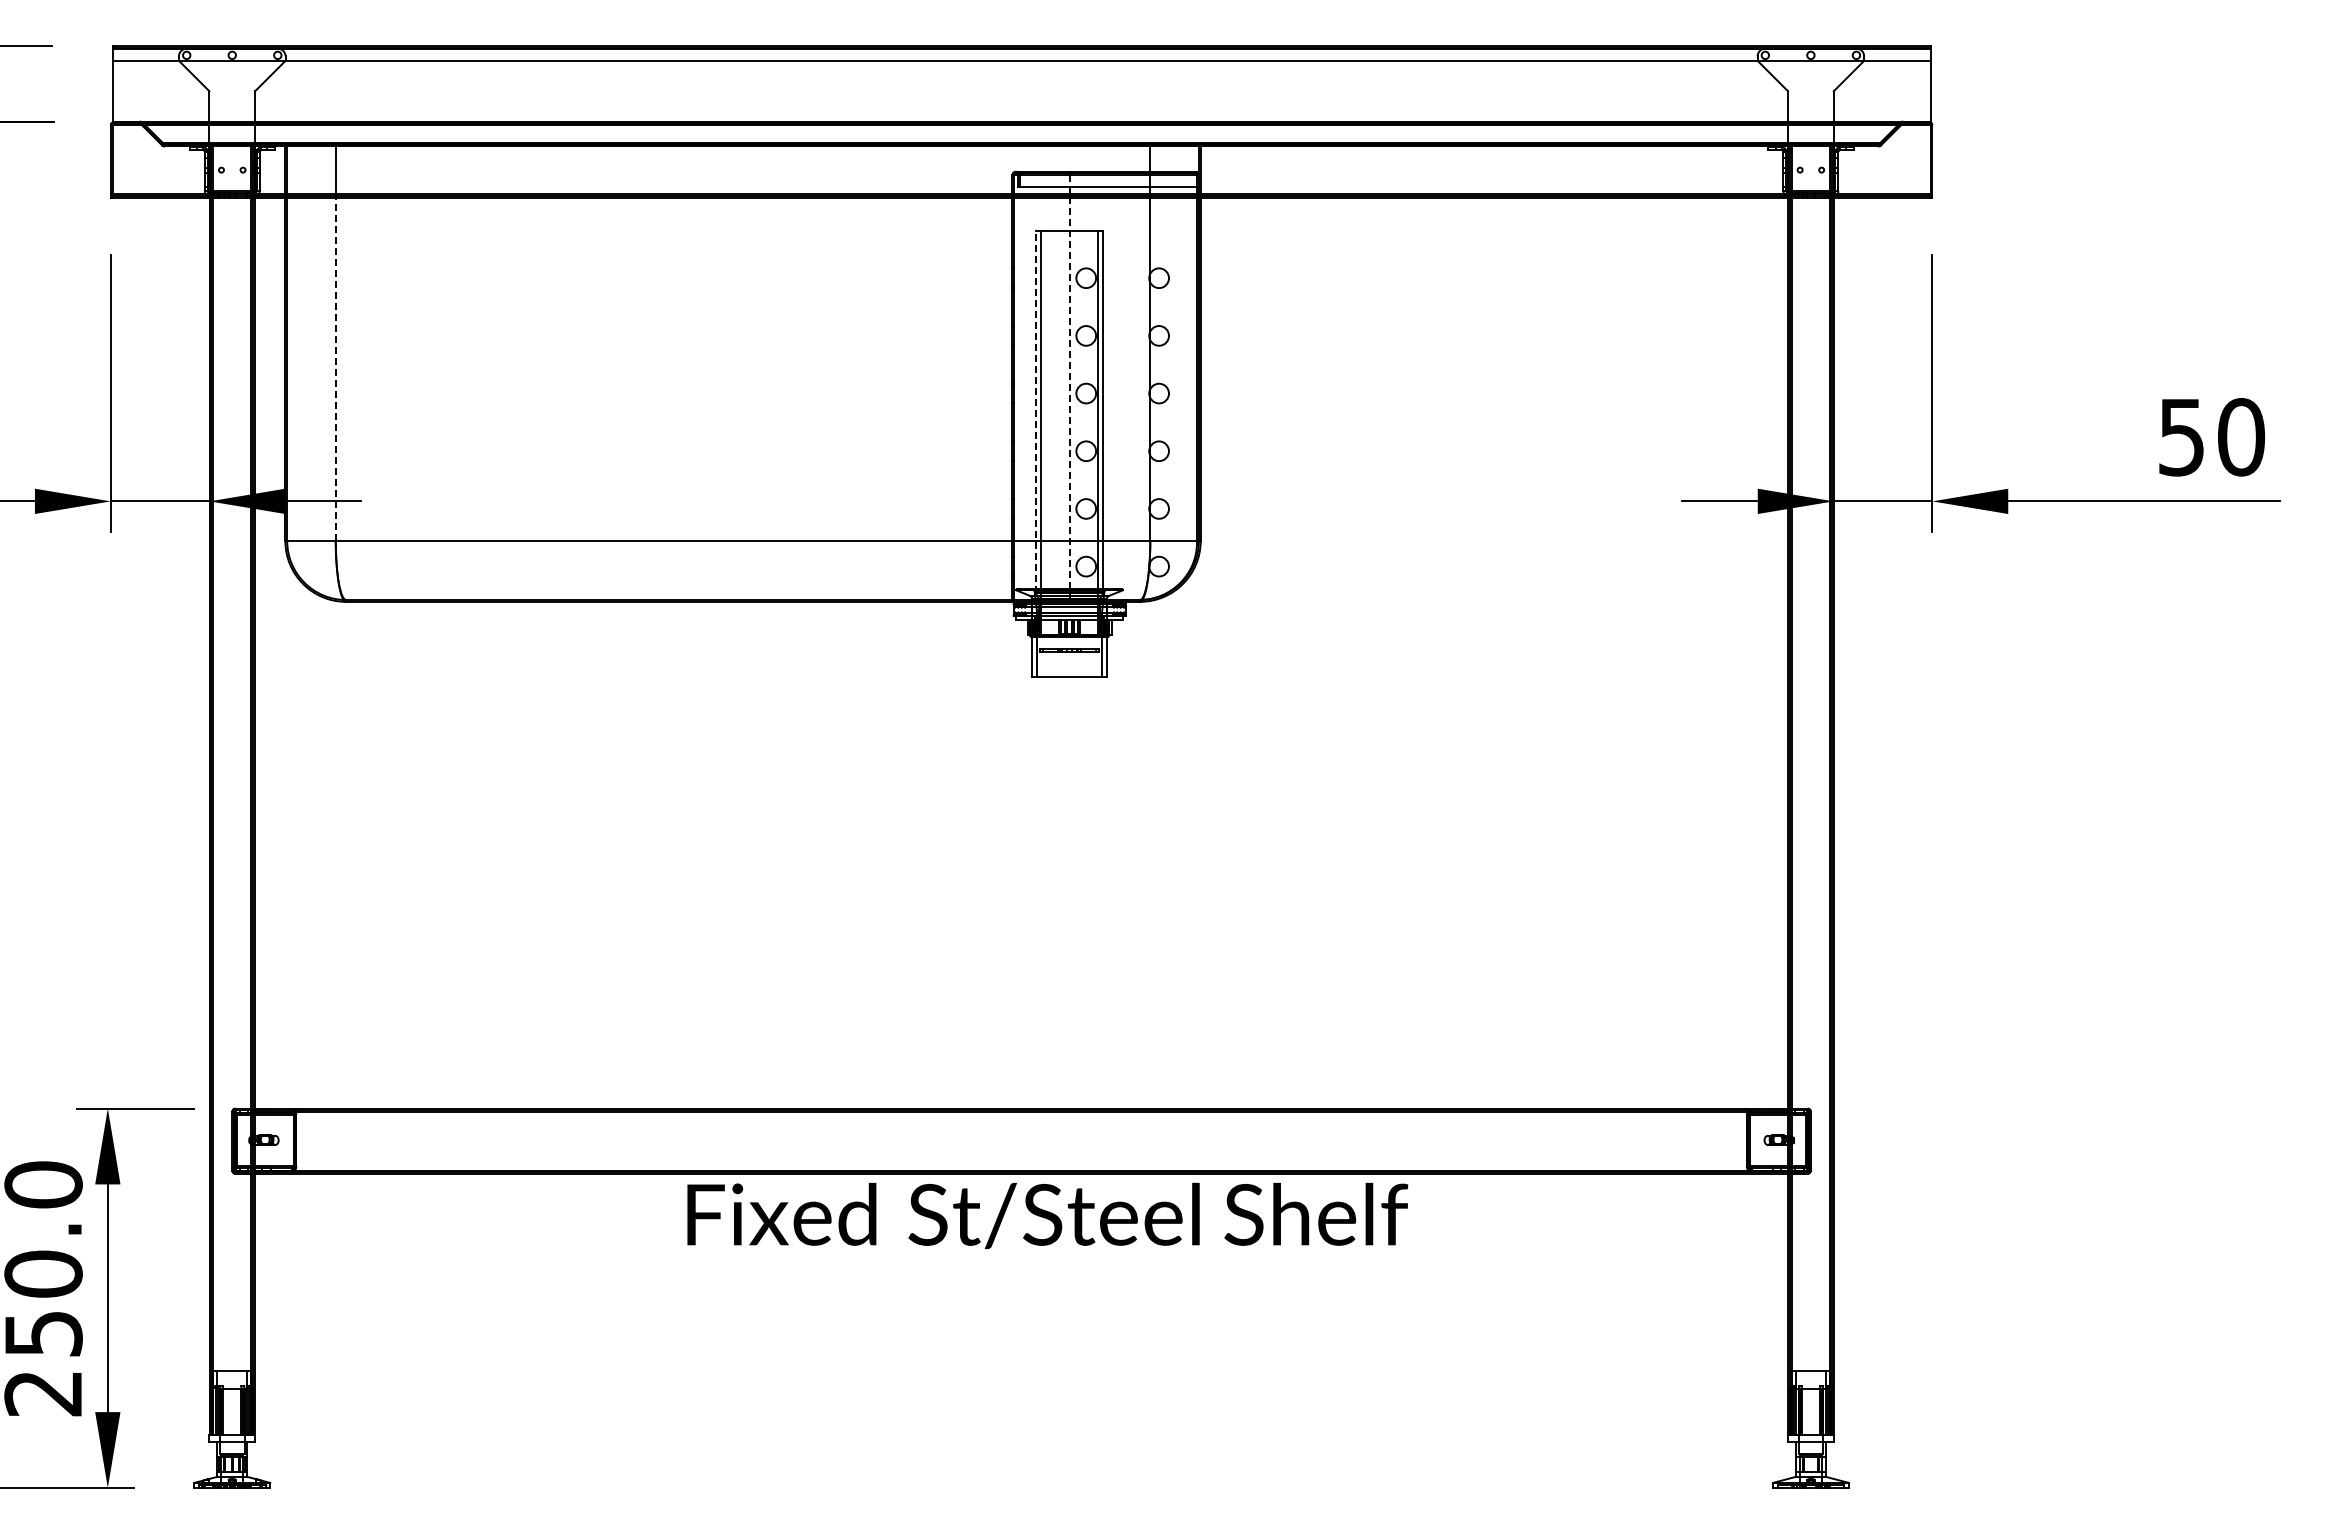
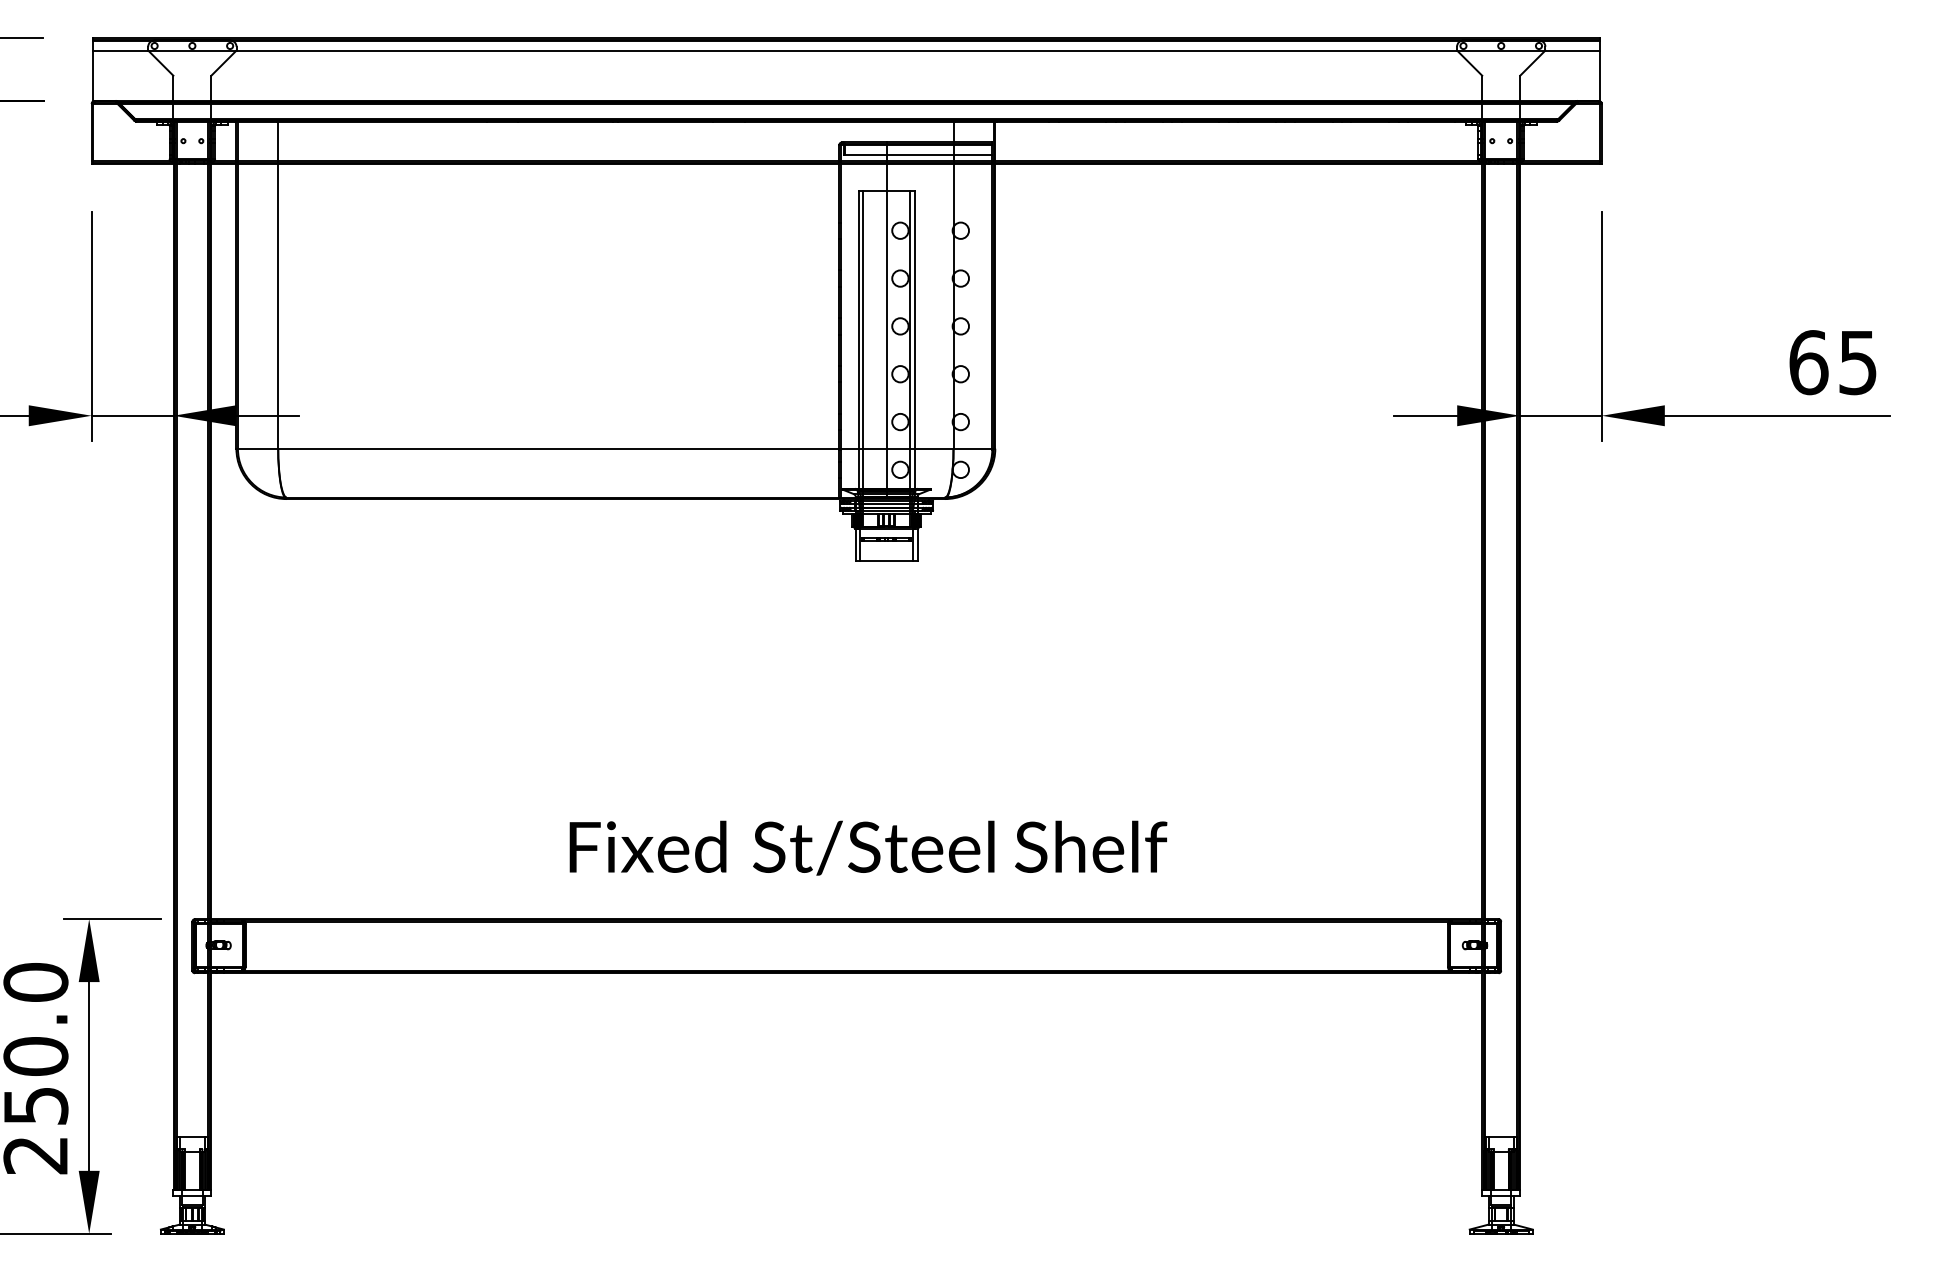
line: (335, 369) -> (277, 306), dashed -> solid
line: (1069, 387) -> (886, 321), dashed -> solid
line: (1035, 411) -> (858, 341), dashed -> solid
text: (2211, 437) -> (1833, 362), 50 -> 65
text: (1047, 1215) -> (868, 847), moved

